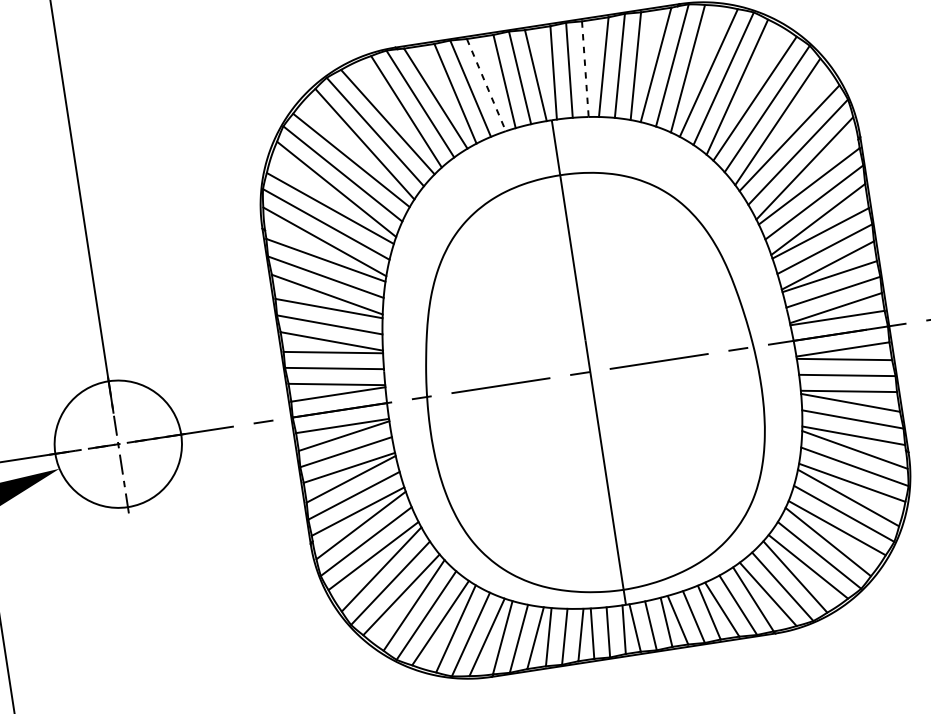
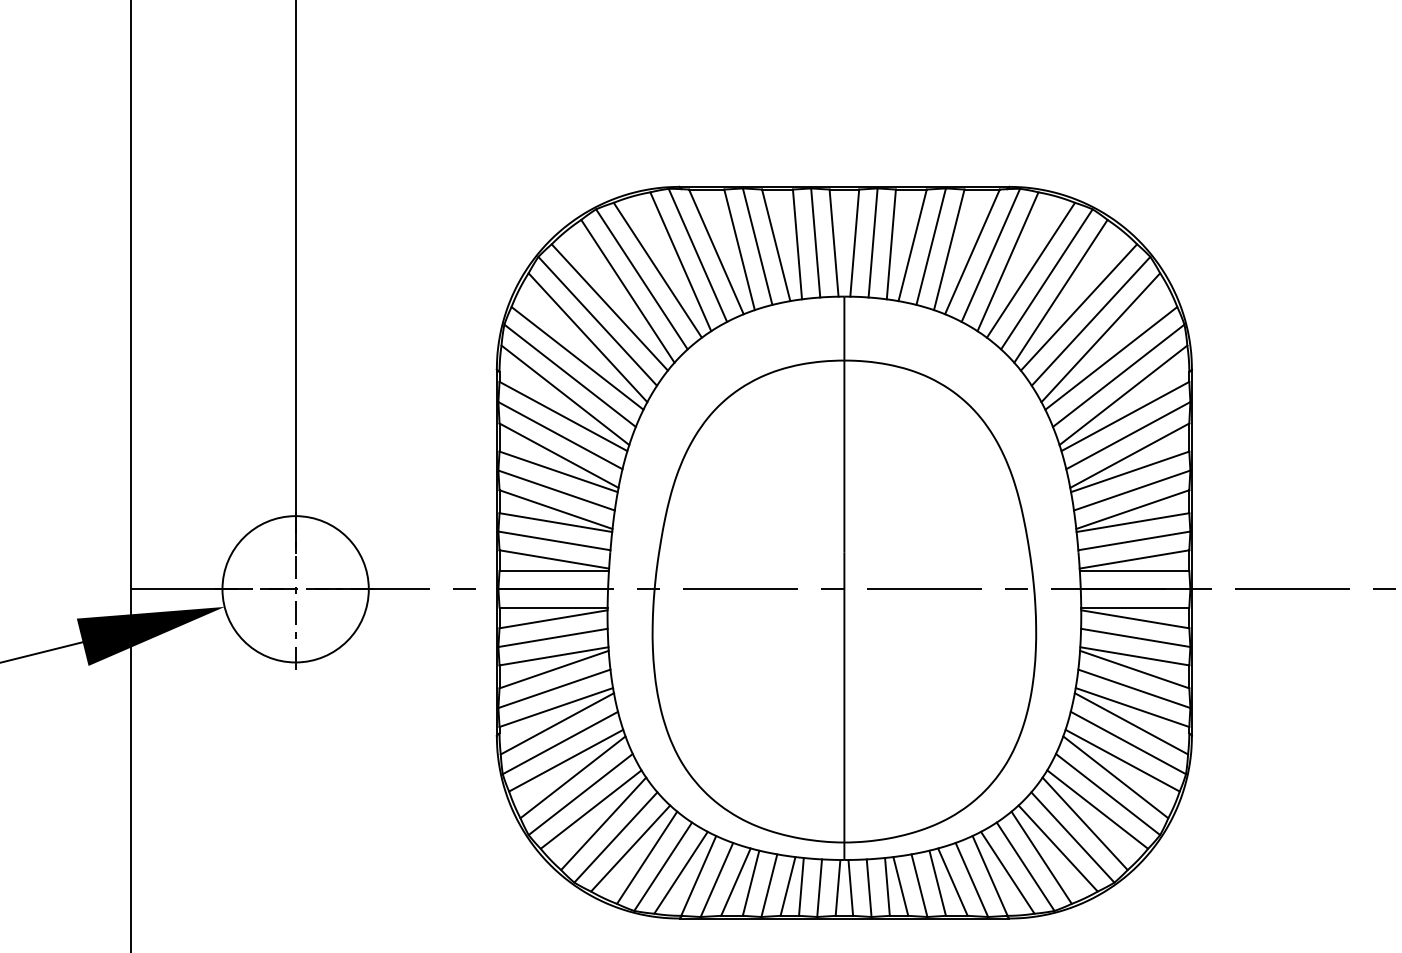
line: (585, 69) -> (891, 244), dashed -> solid
line: (486, 85) -> (776, 245), dashed -> solid

